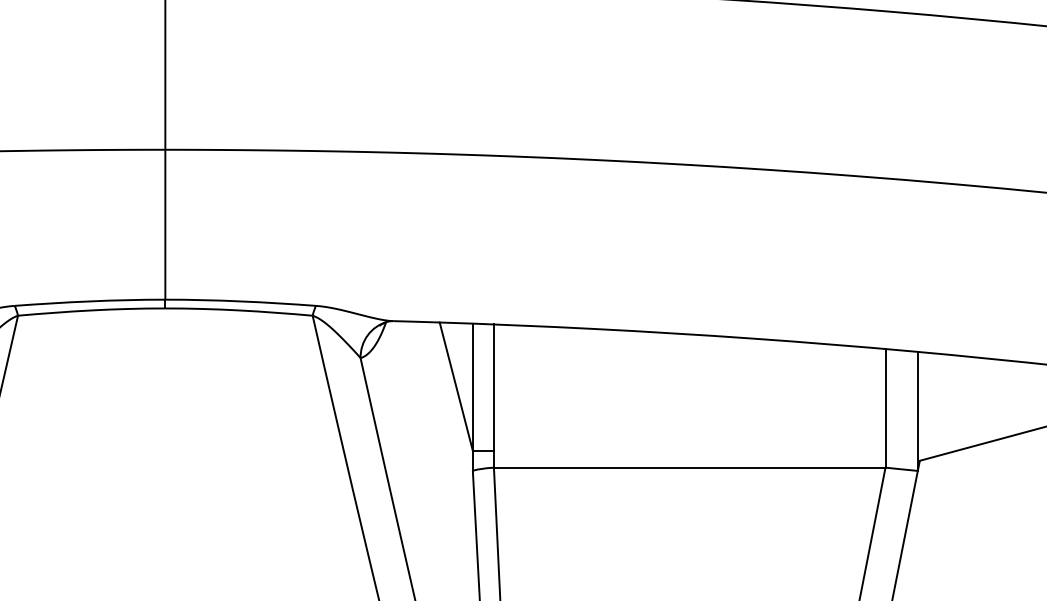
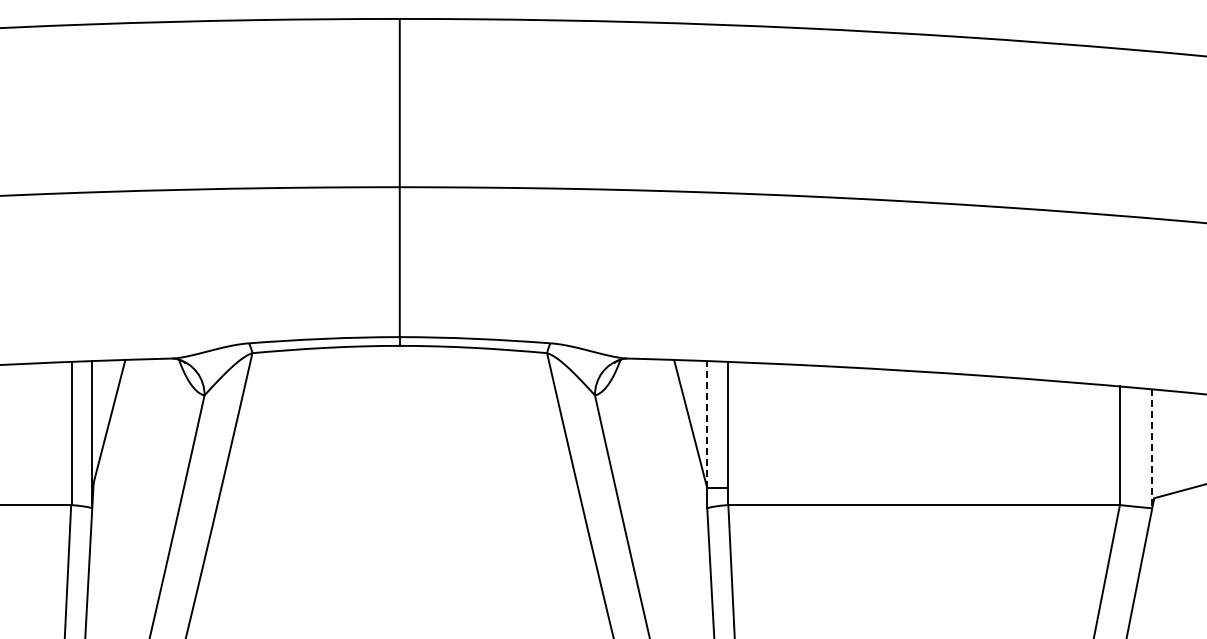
line: (473, 387) -> (707, 424), solid -> dashed
line: (918, 411) -> (1152, 448), solid -> dashed

